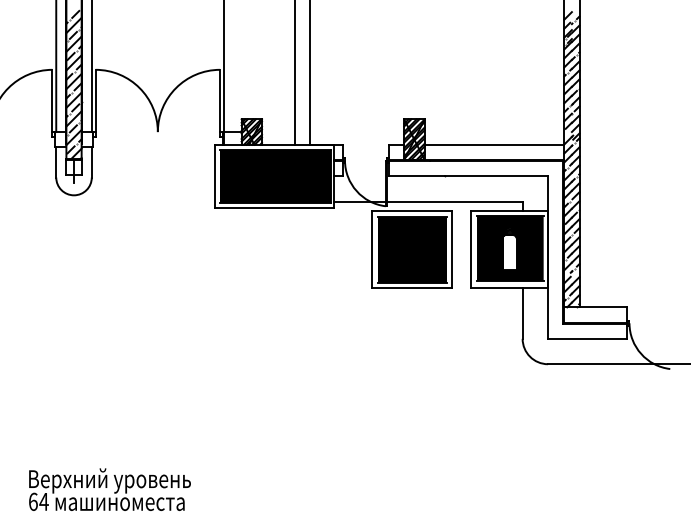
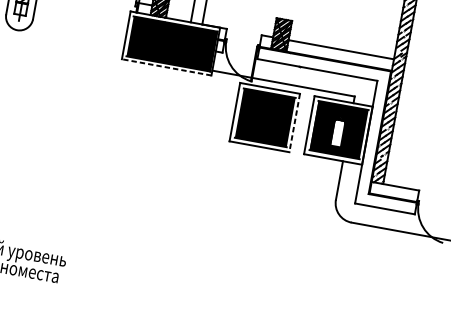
line: (274, 208) -> (166, 67), solid -> dashed
line: (451, 249) -> (294, 122), solid -> dashed

